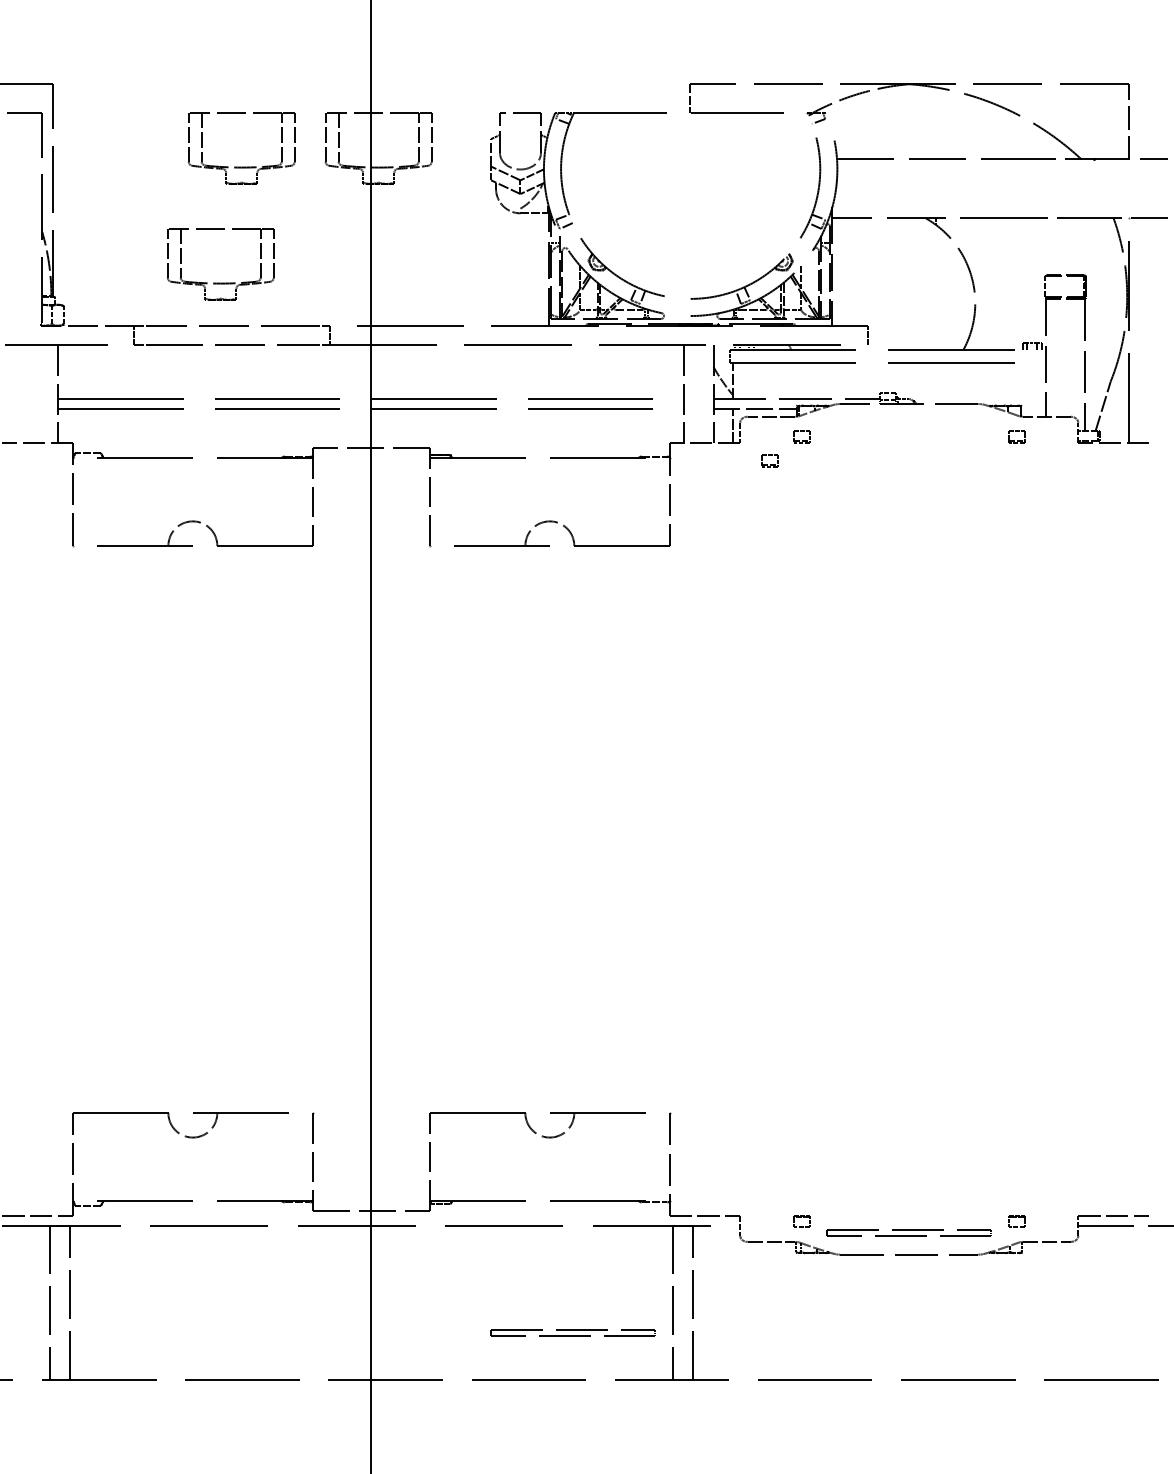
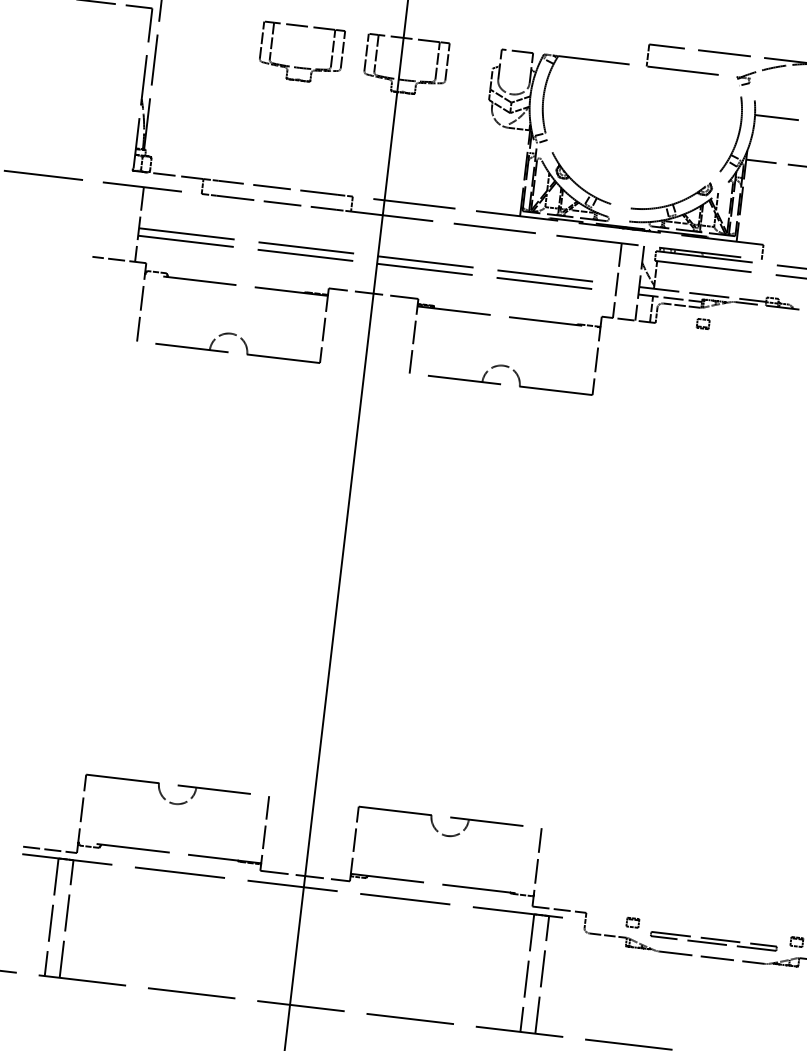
part: (220, 282) -> (273, 153), removed
part: (769, 460) -> (676, 338), removed
part: (572, 1332) -> (447, 986), removed

